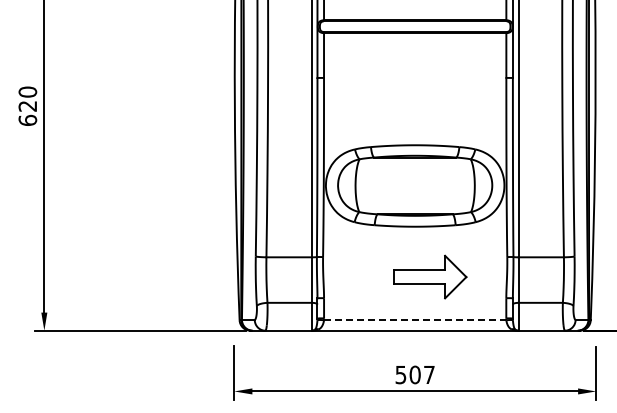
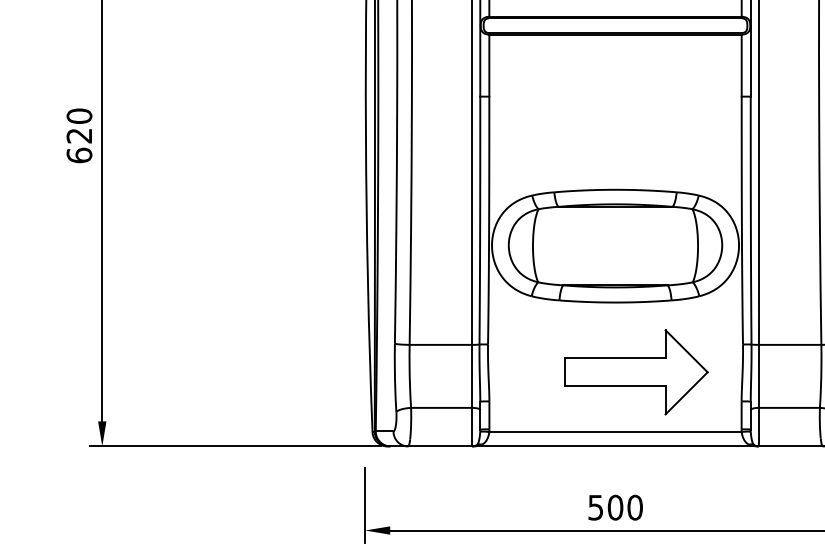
part: (430, 276) -> (636, 371), size x1.43
line: (415, 320) -> (615, 432), dashed -> solid
text: (428, 374) -> (633, 507), 507 -> 500

